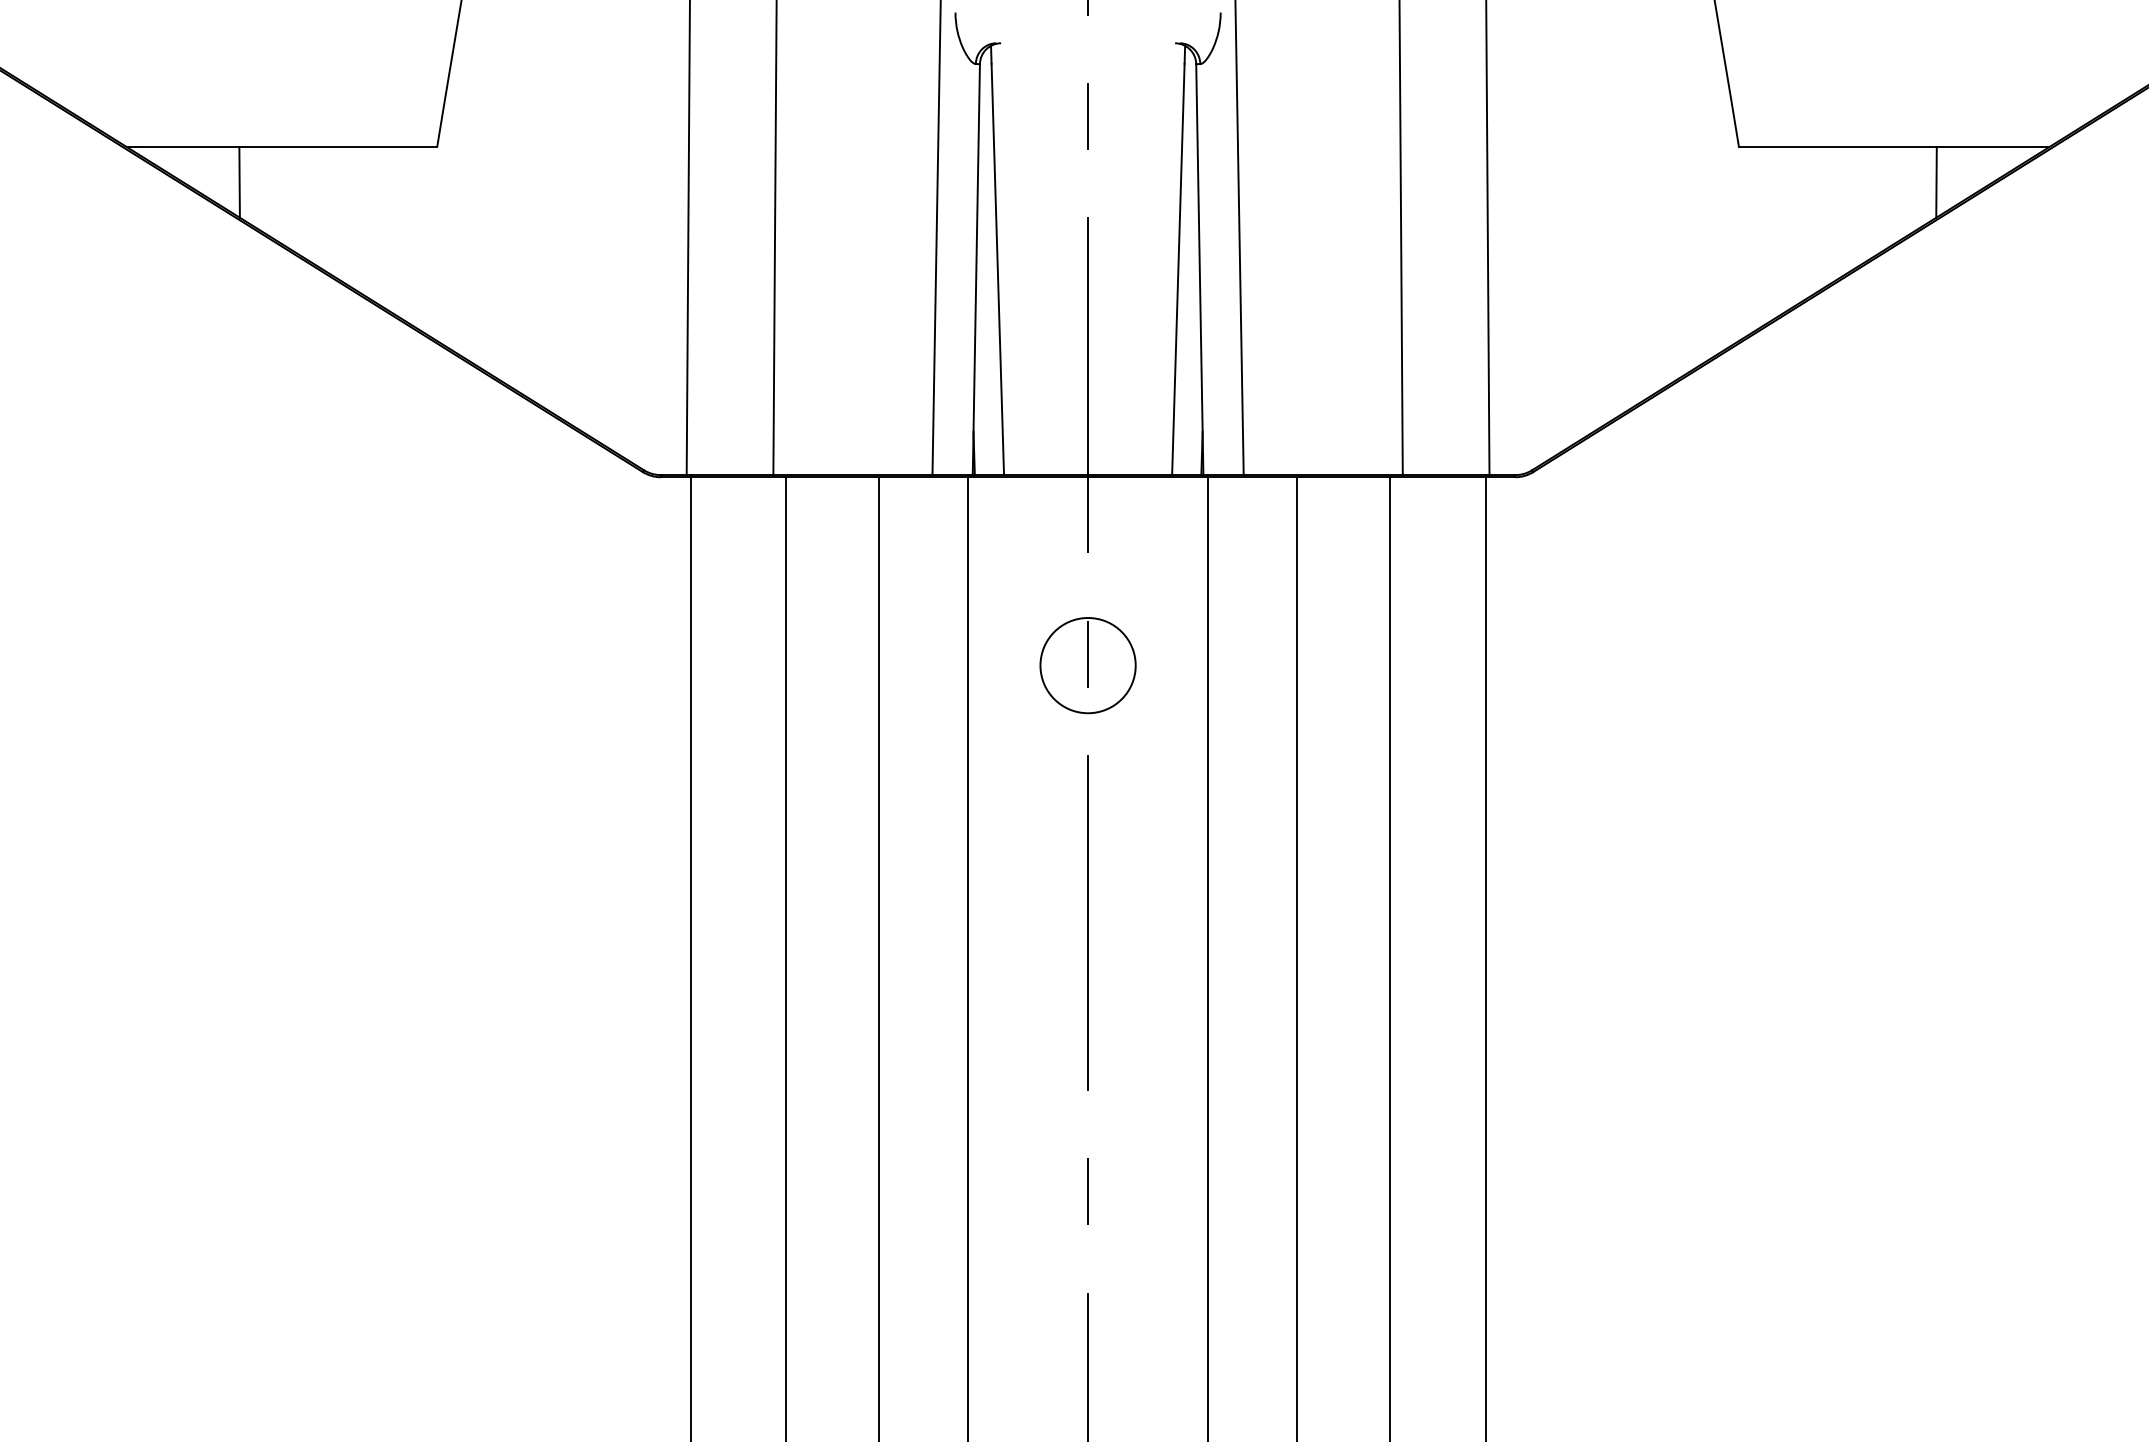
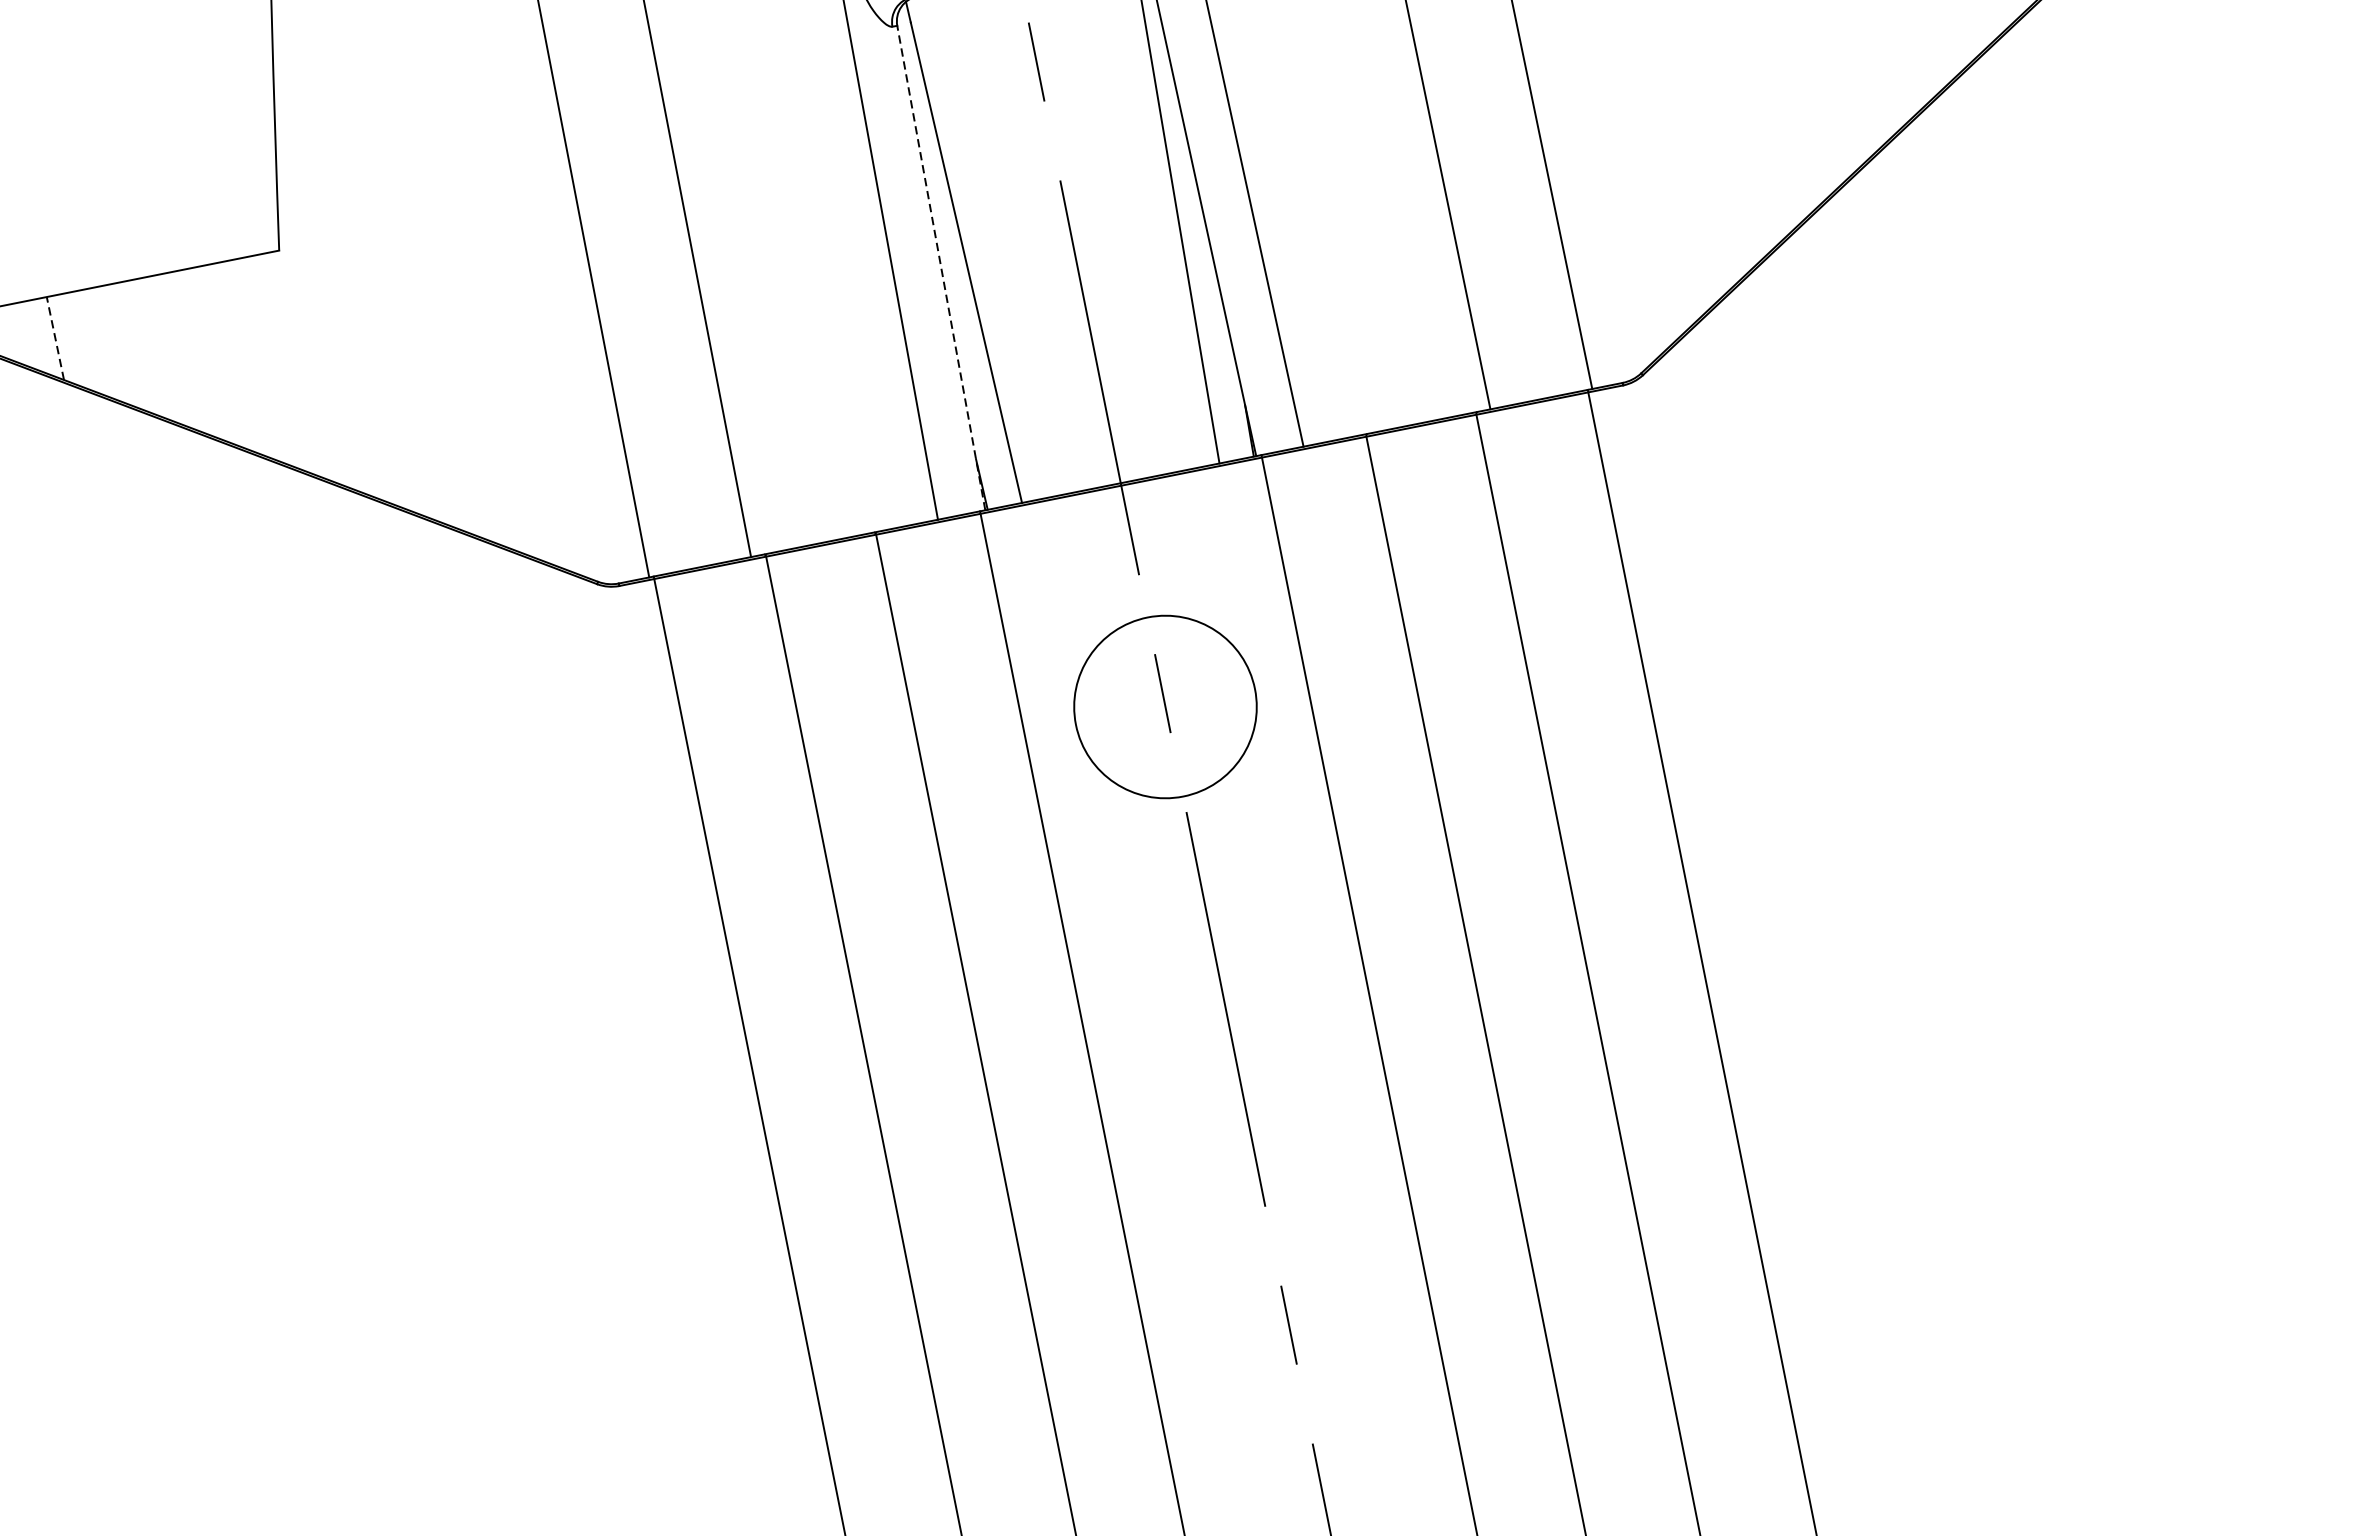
line: (239, 181) -> (55, 337), solid -> dashed
line: (976, 269) -> (941, 267), solid -> dashed
circle: (1087, 665) -> (1164, 707), size x1.6

